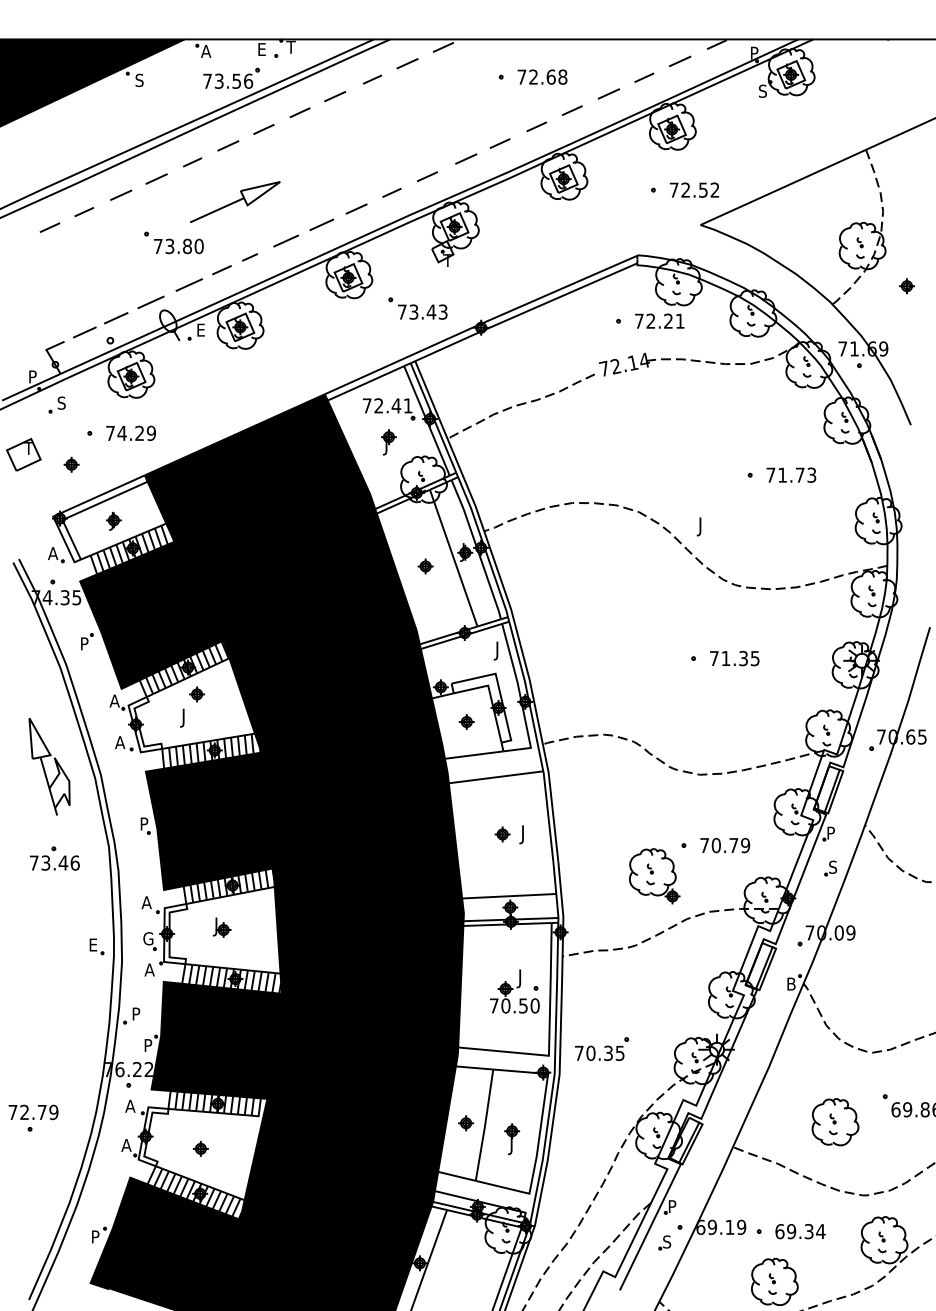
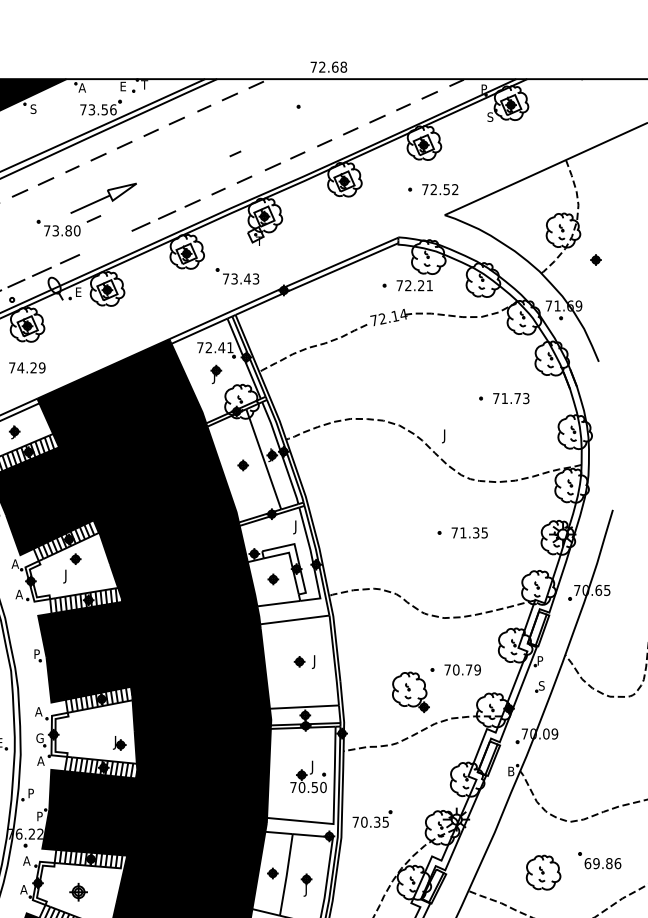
text: (542, 76) -> (328, 66), moved
line: (249, 257) -> (235, 153), moved
line: (221, 270) -> (93, 219), moved
part: (221, 927) -> (119, 743), moved
part: (200, 1148) -> (78, 891), size x1.6

